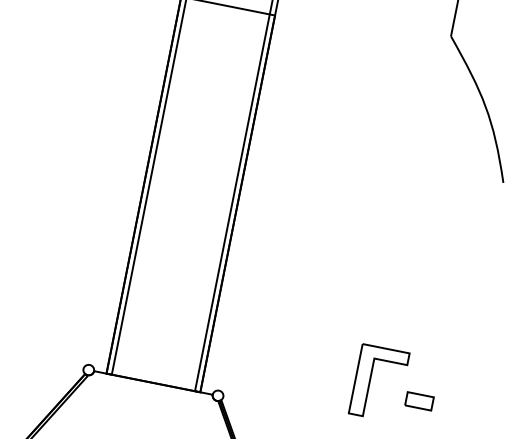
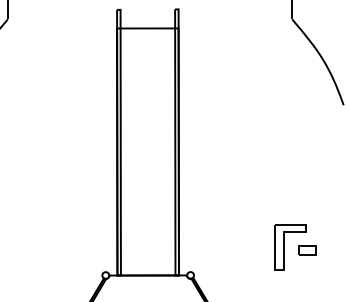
part: (419, 401) -> (307, 250), moved

